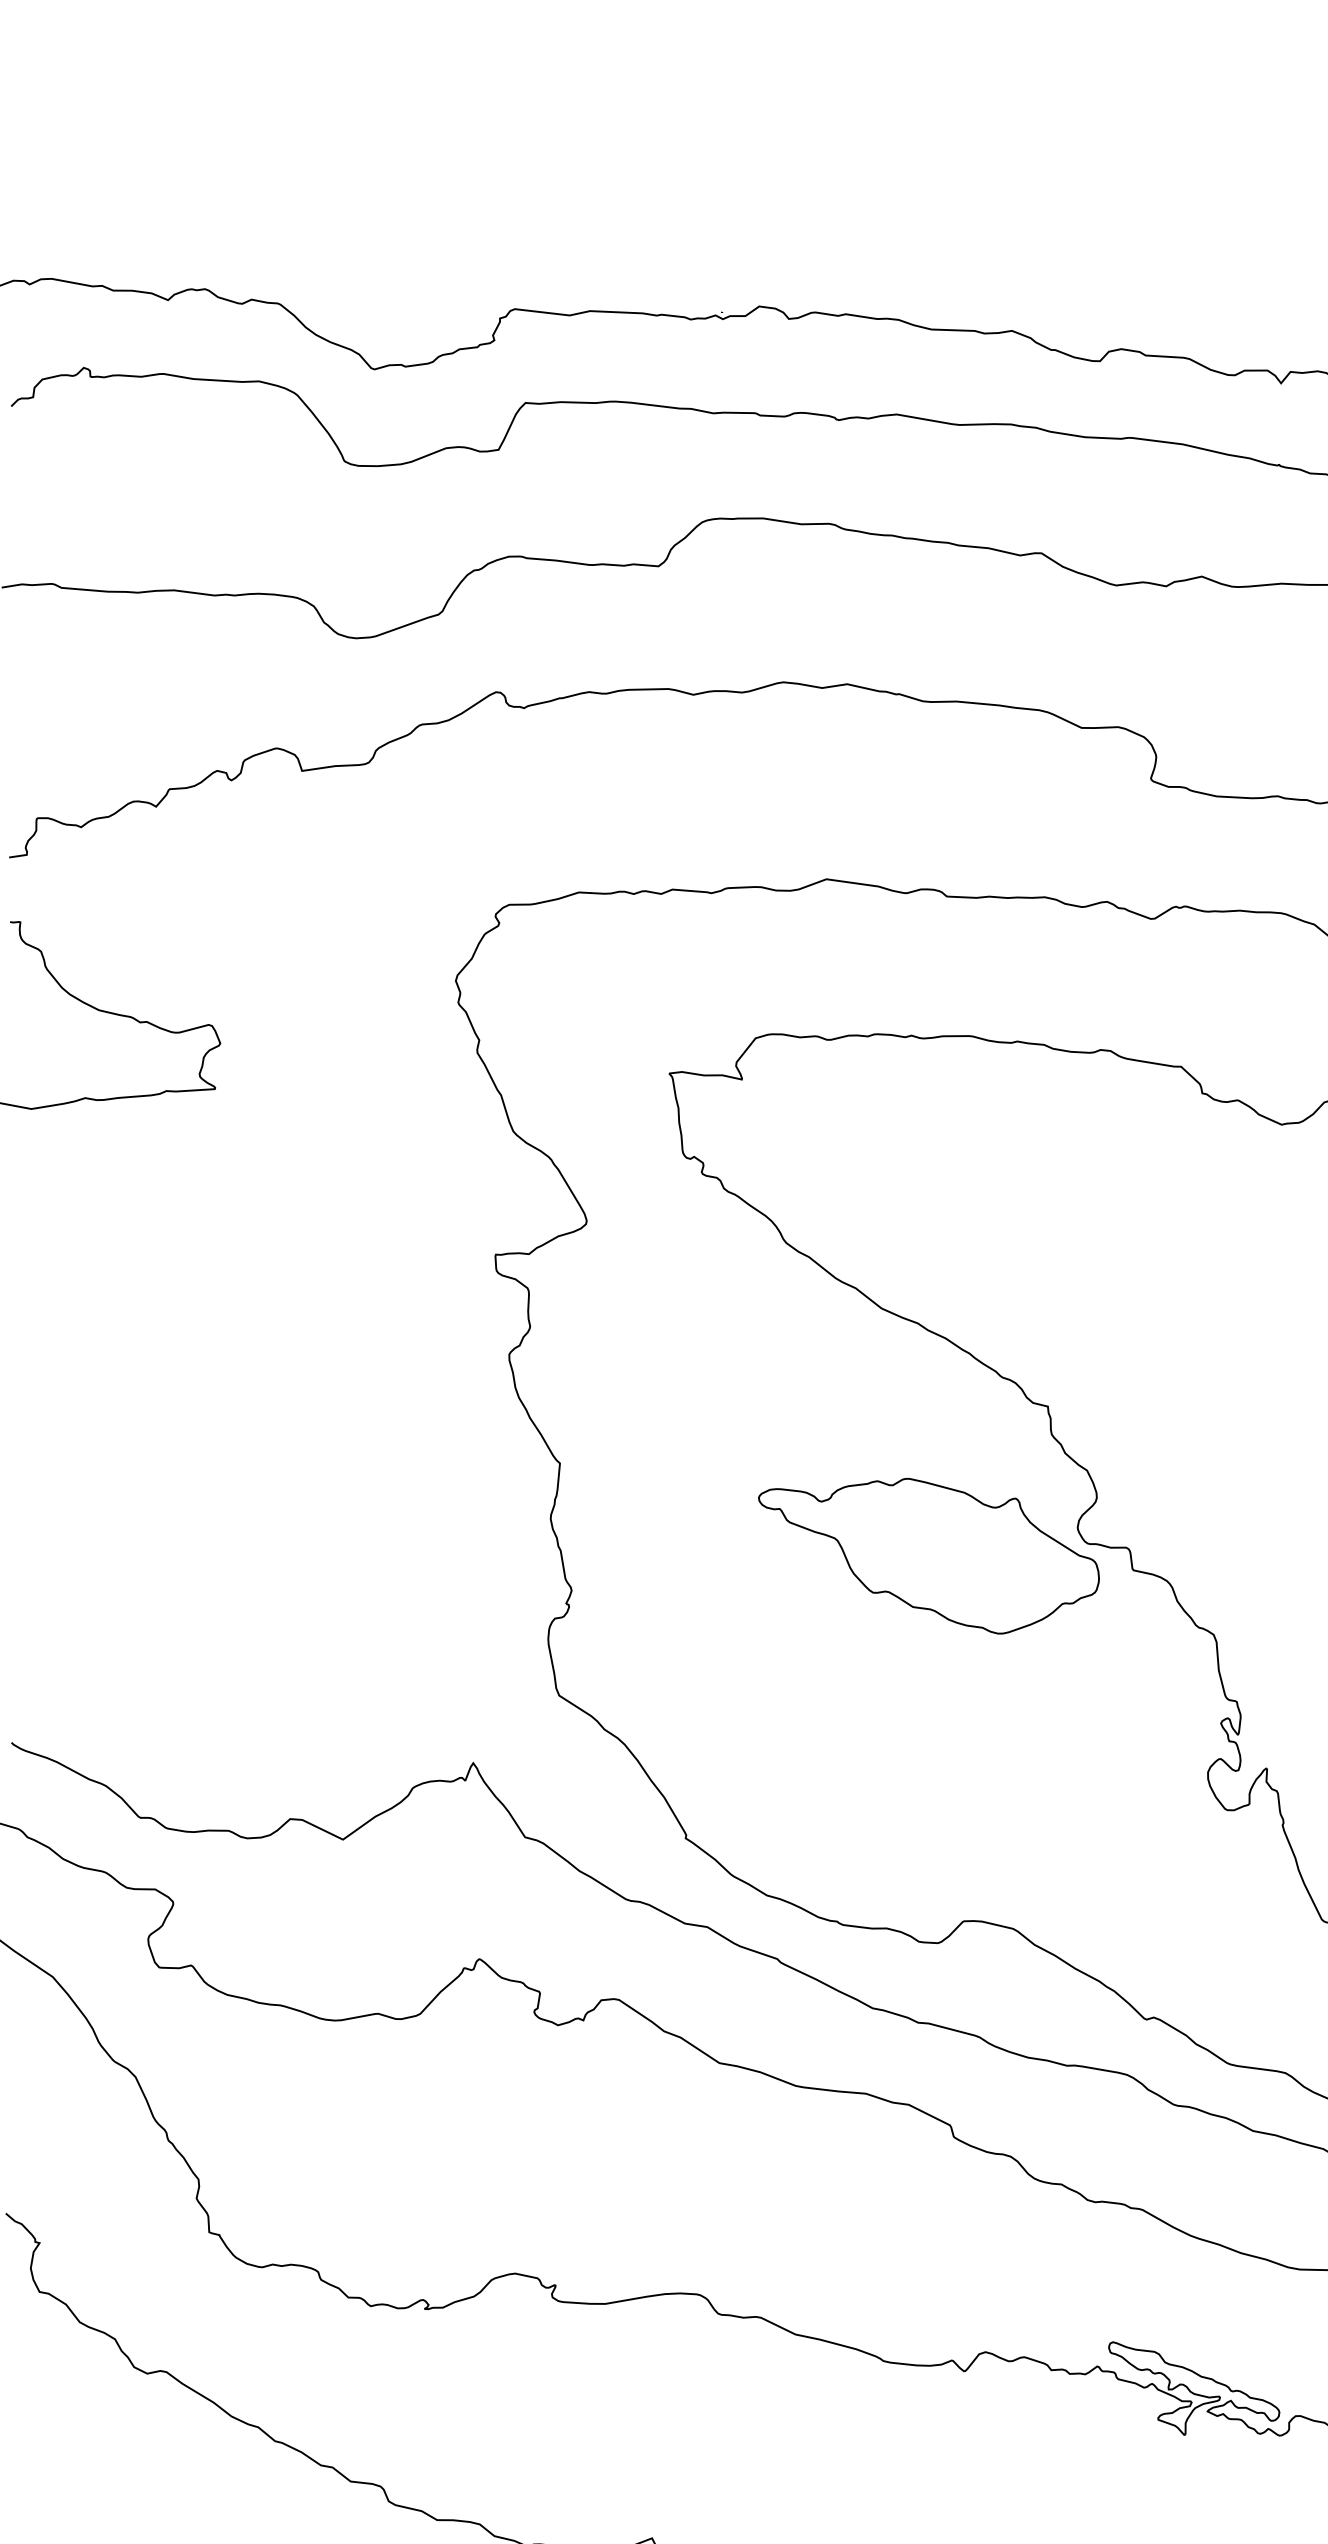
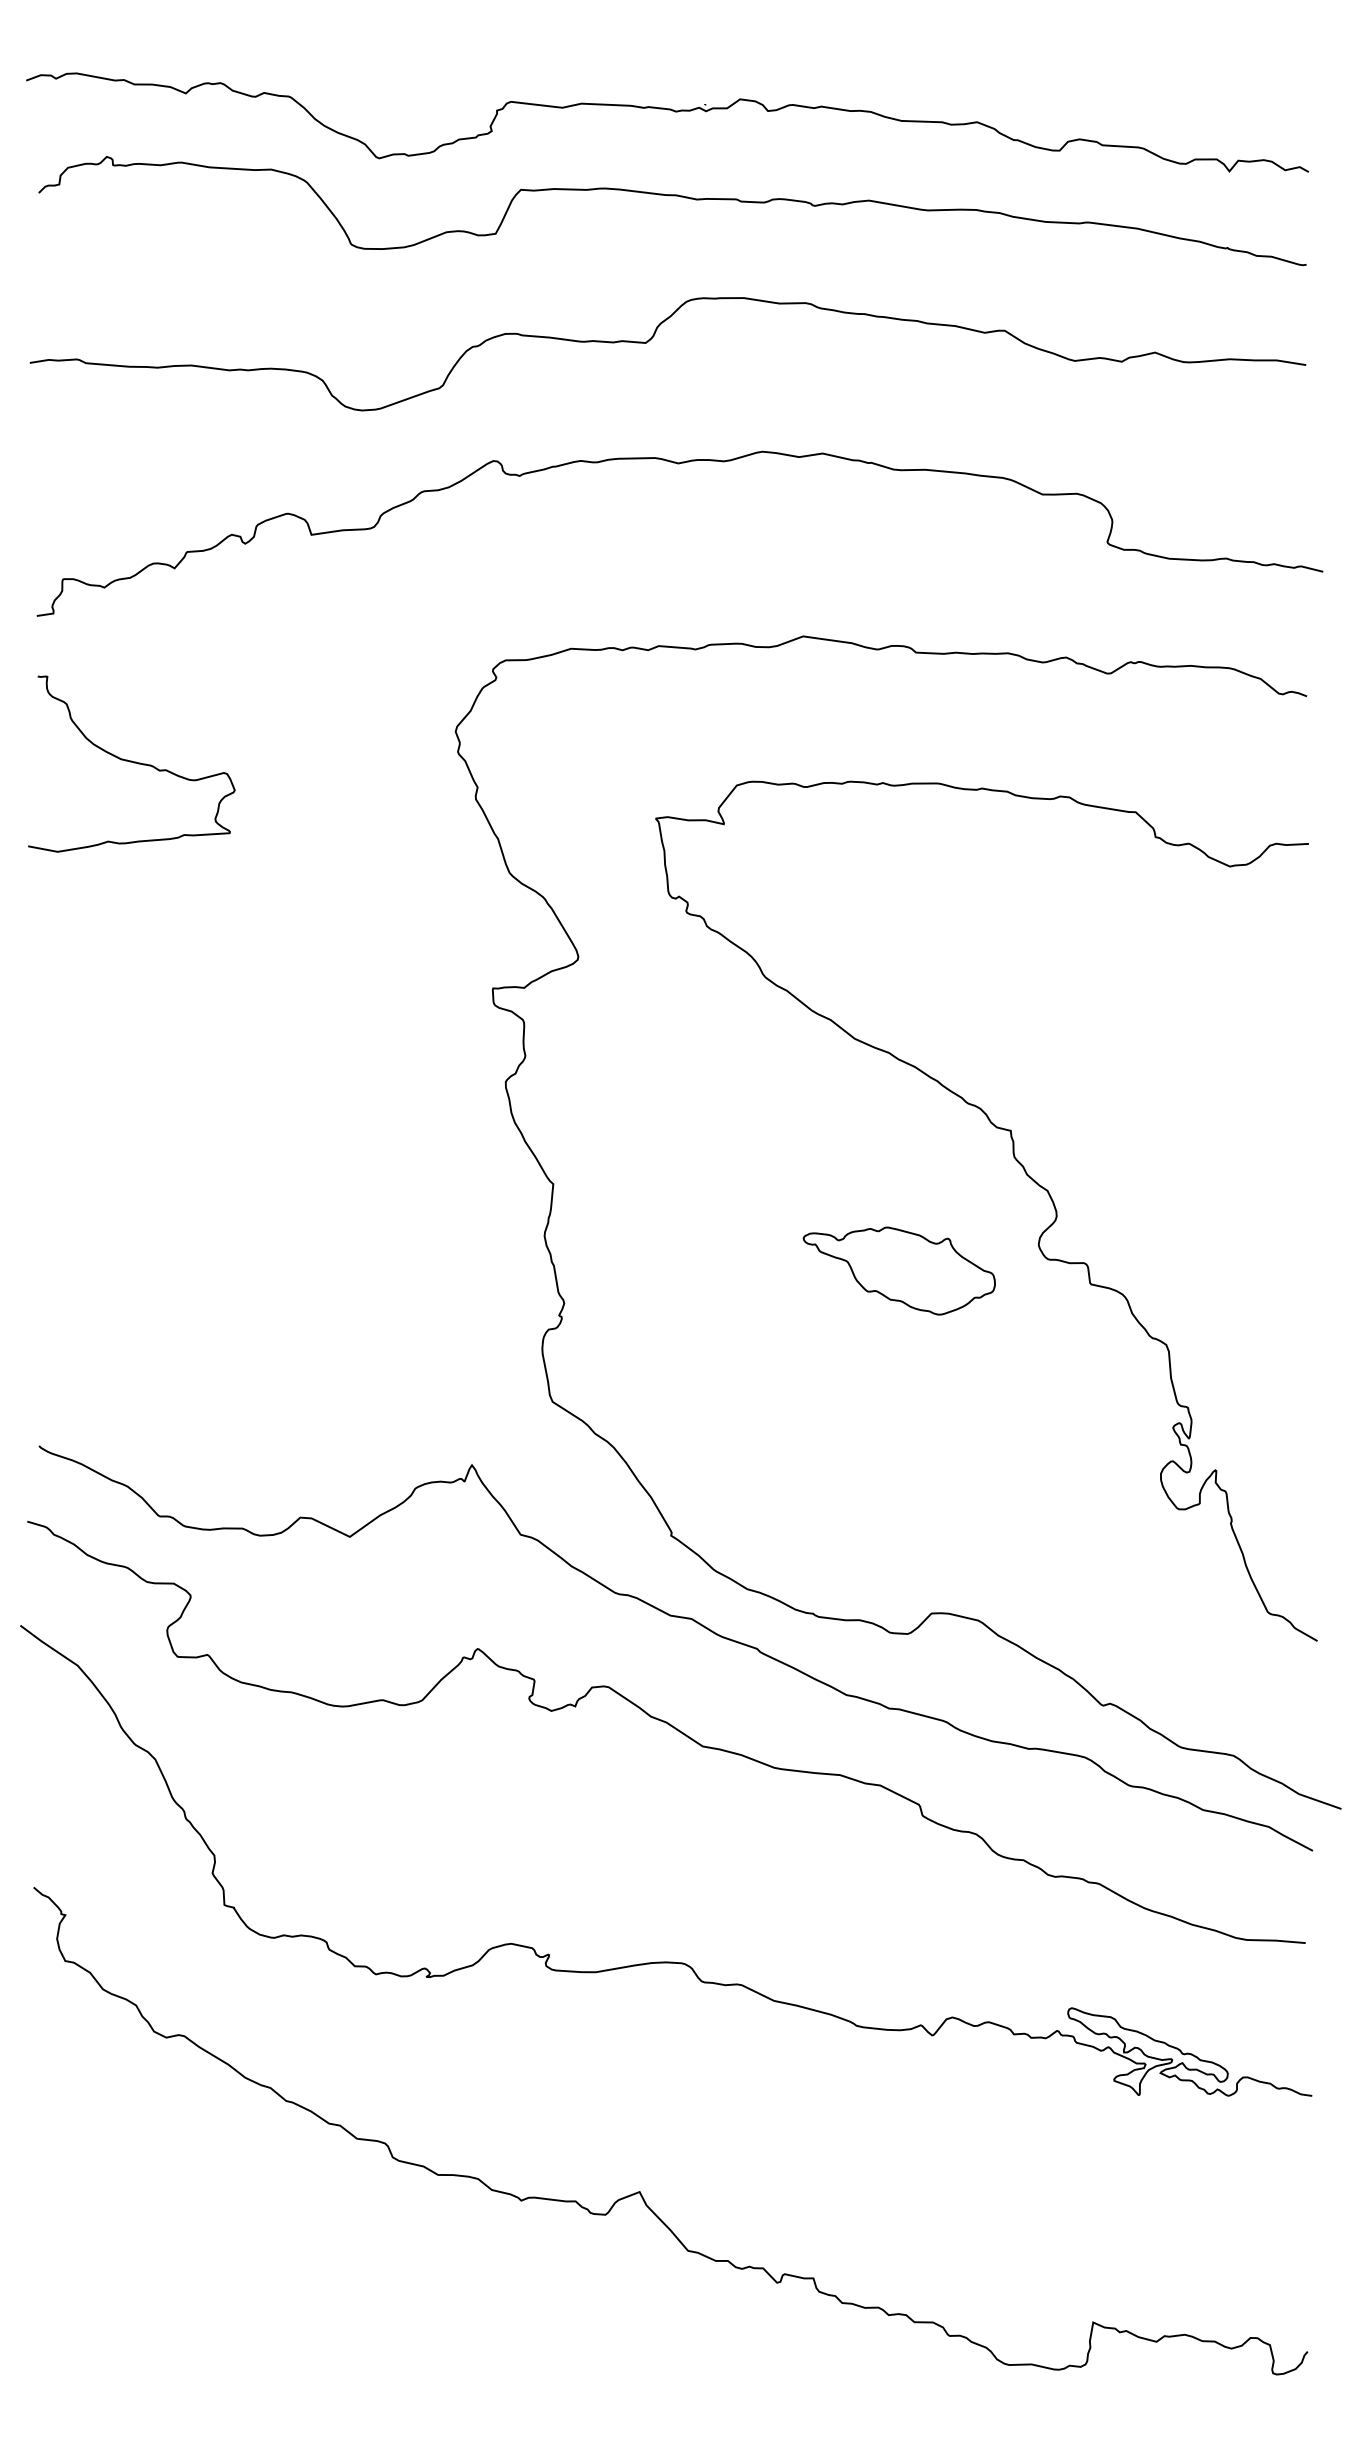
part: (929, 1555) -> (899, 1270), size x0.6

